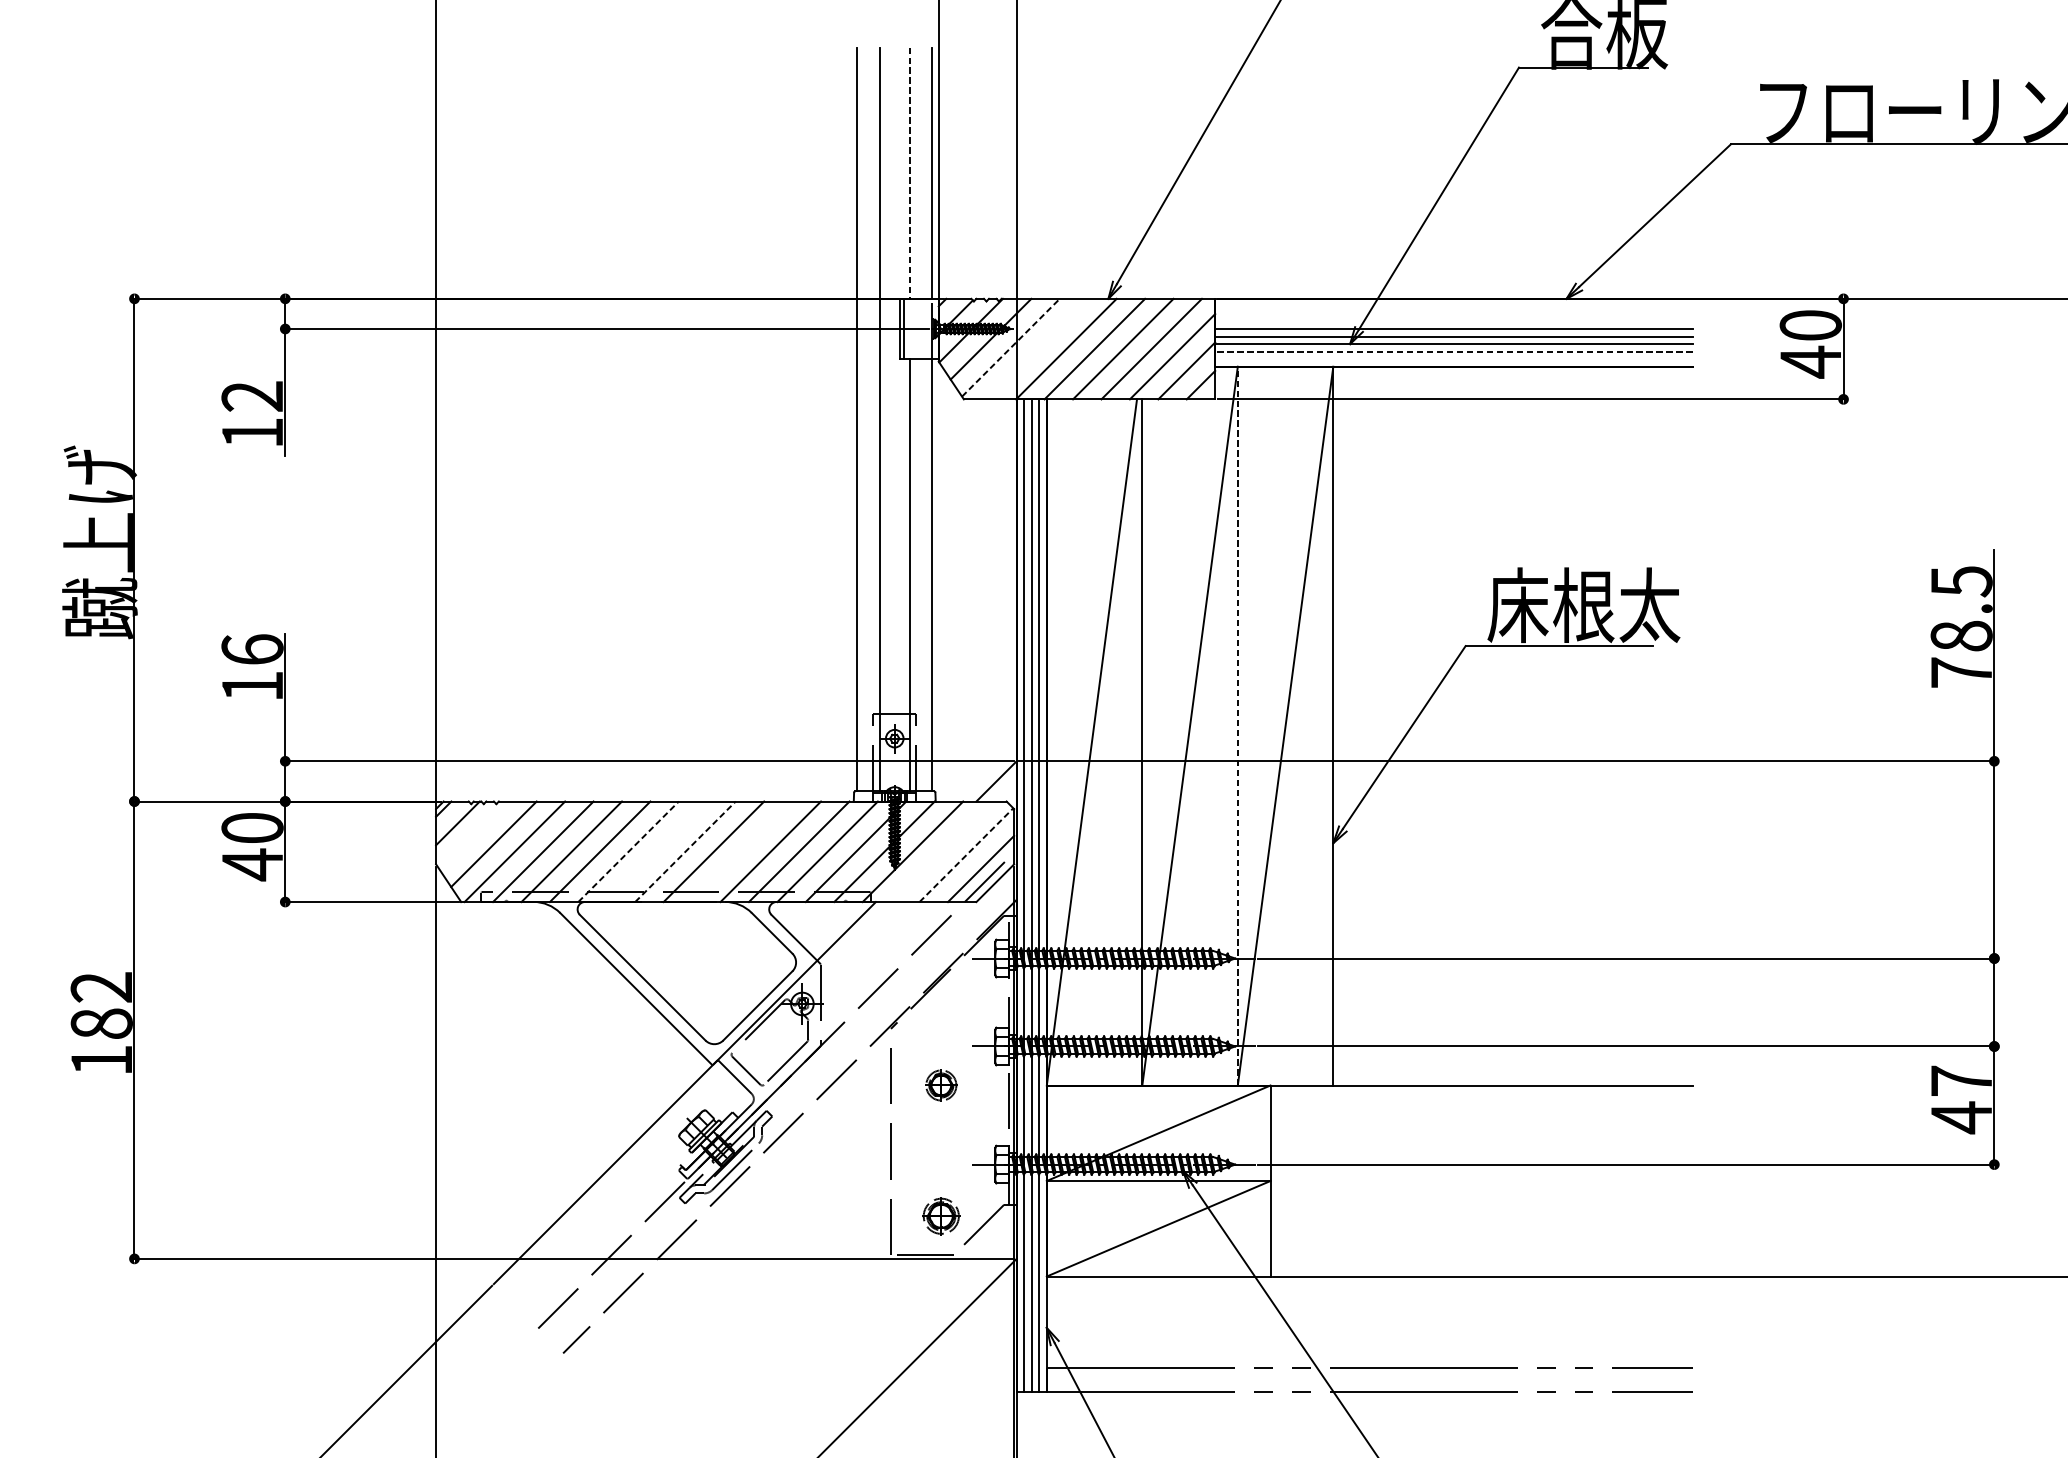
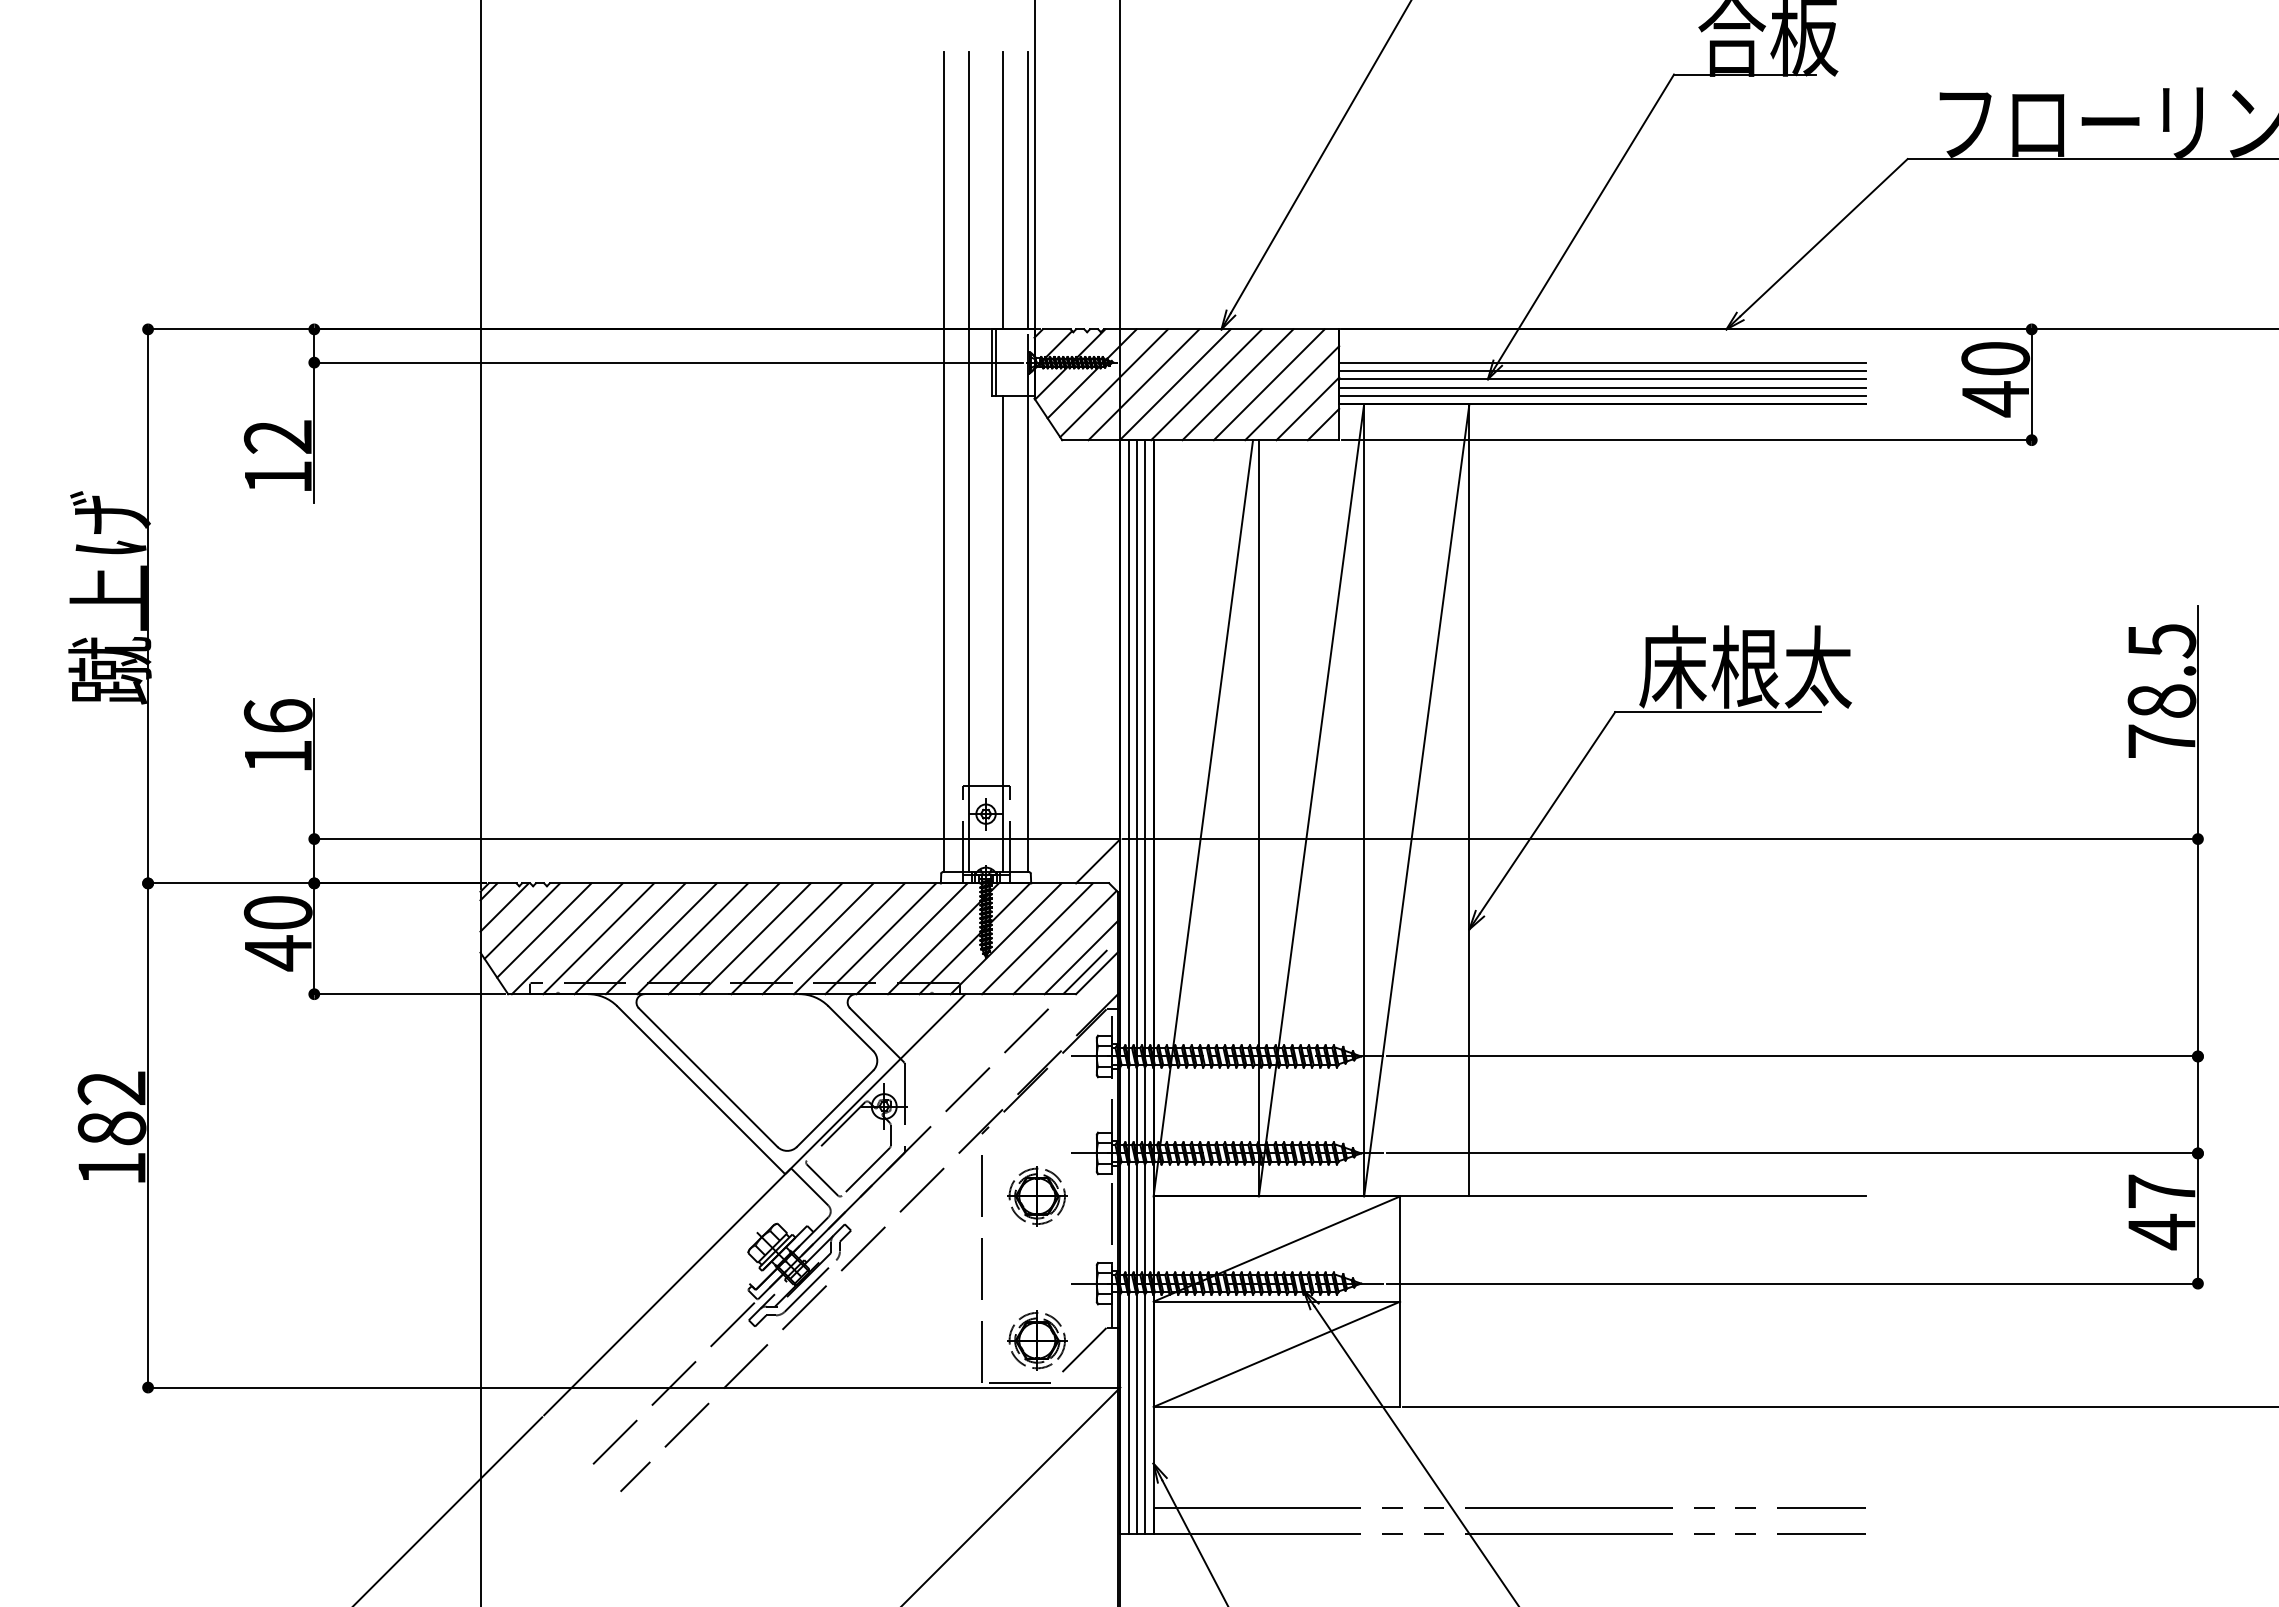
line: (909, 172) -> (1002, 190), dashed -> solid
line: (1011, 347) -> (1114, 382), dashed -> solid
line: (1037, 348) -> (1143, 384), added
line: (1453, 351) -> (1601, 387), dashed -> solid
line: (1454, 358) -> (1602, 395), added
line: (1238, 725) -> (1364, 799), dashed -> solid
line: (474, 835) -> (522, 920), added
line: (629, 851) -> (693, 938), dashed -> solid
line: (656, 851) -> (723, 938), added
line: (685, 851) -> (755, 938), dashed -> solid
line: (741, 851) -> (817, 938), added
line: (941, 851) -> (1037, 938), added
line: (966, 855) -> (1065, 942), dashed -> solid
part: (941, 1085) -> (1037, 1196), size x1.67
part: (941, 1216) -> (1037, 1340), size x1.43

